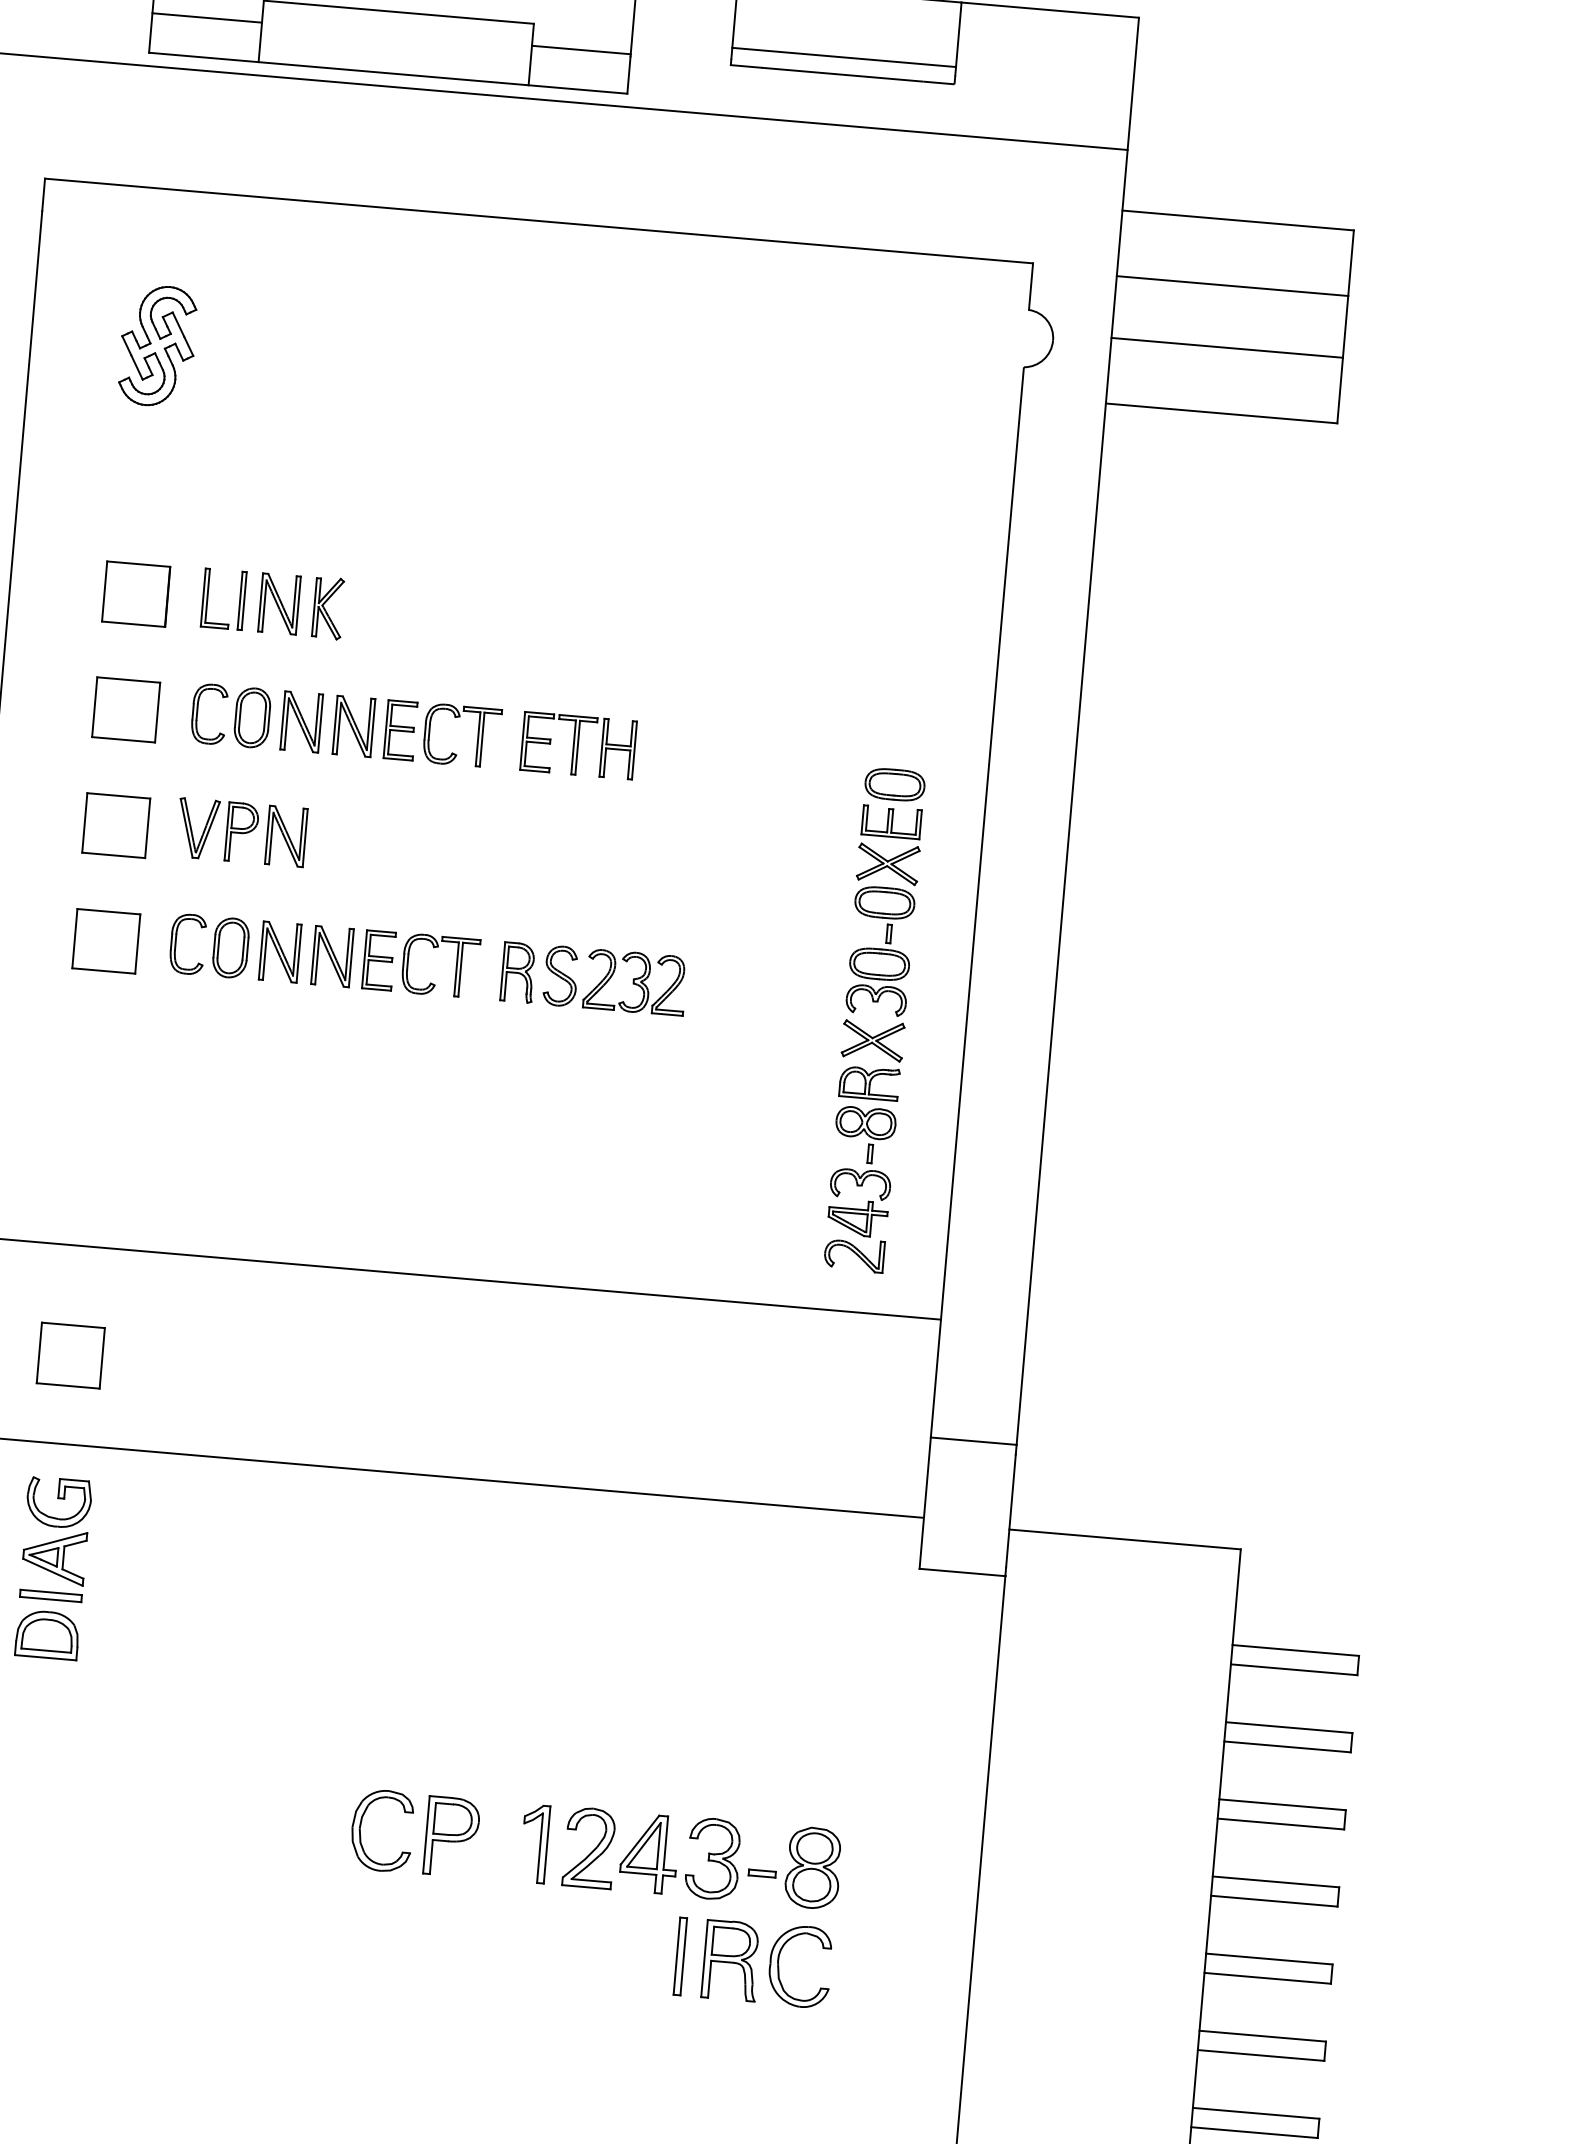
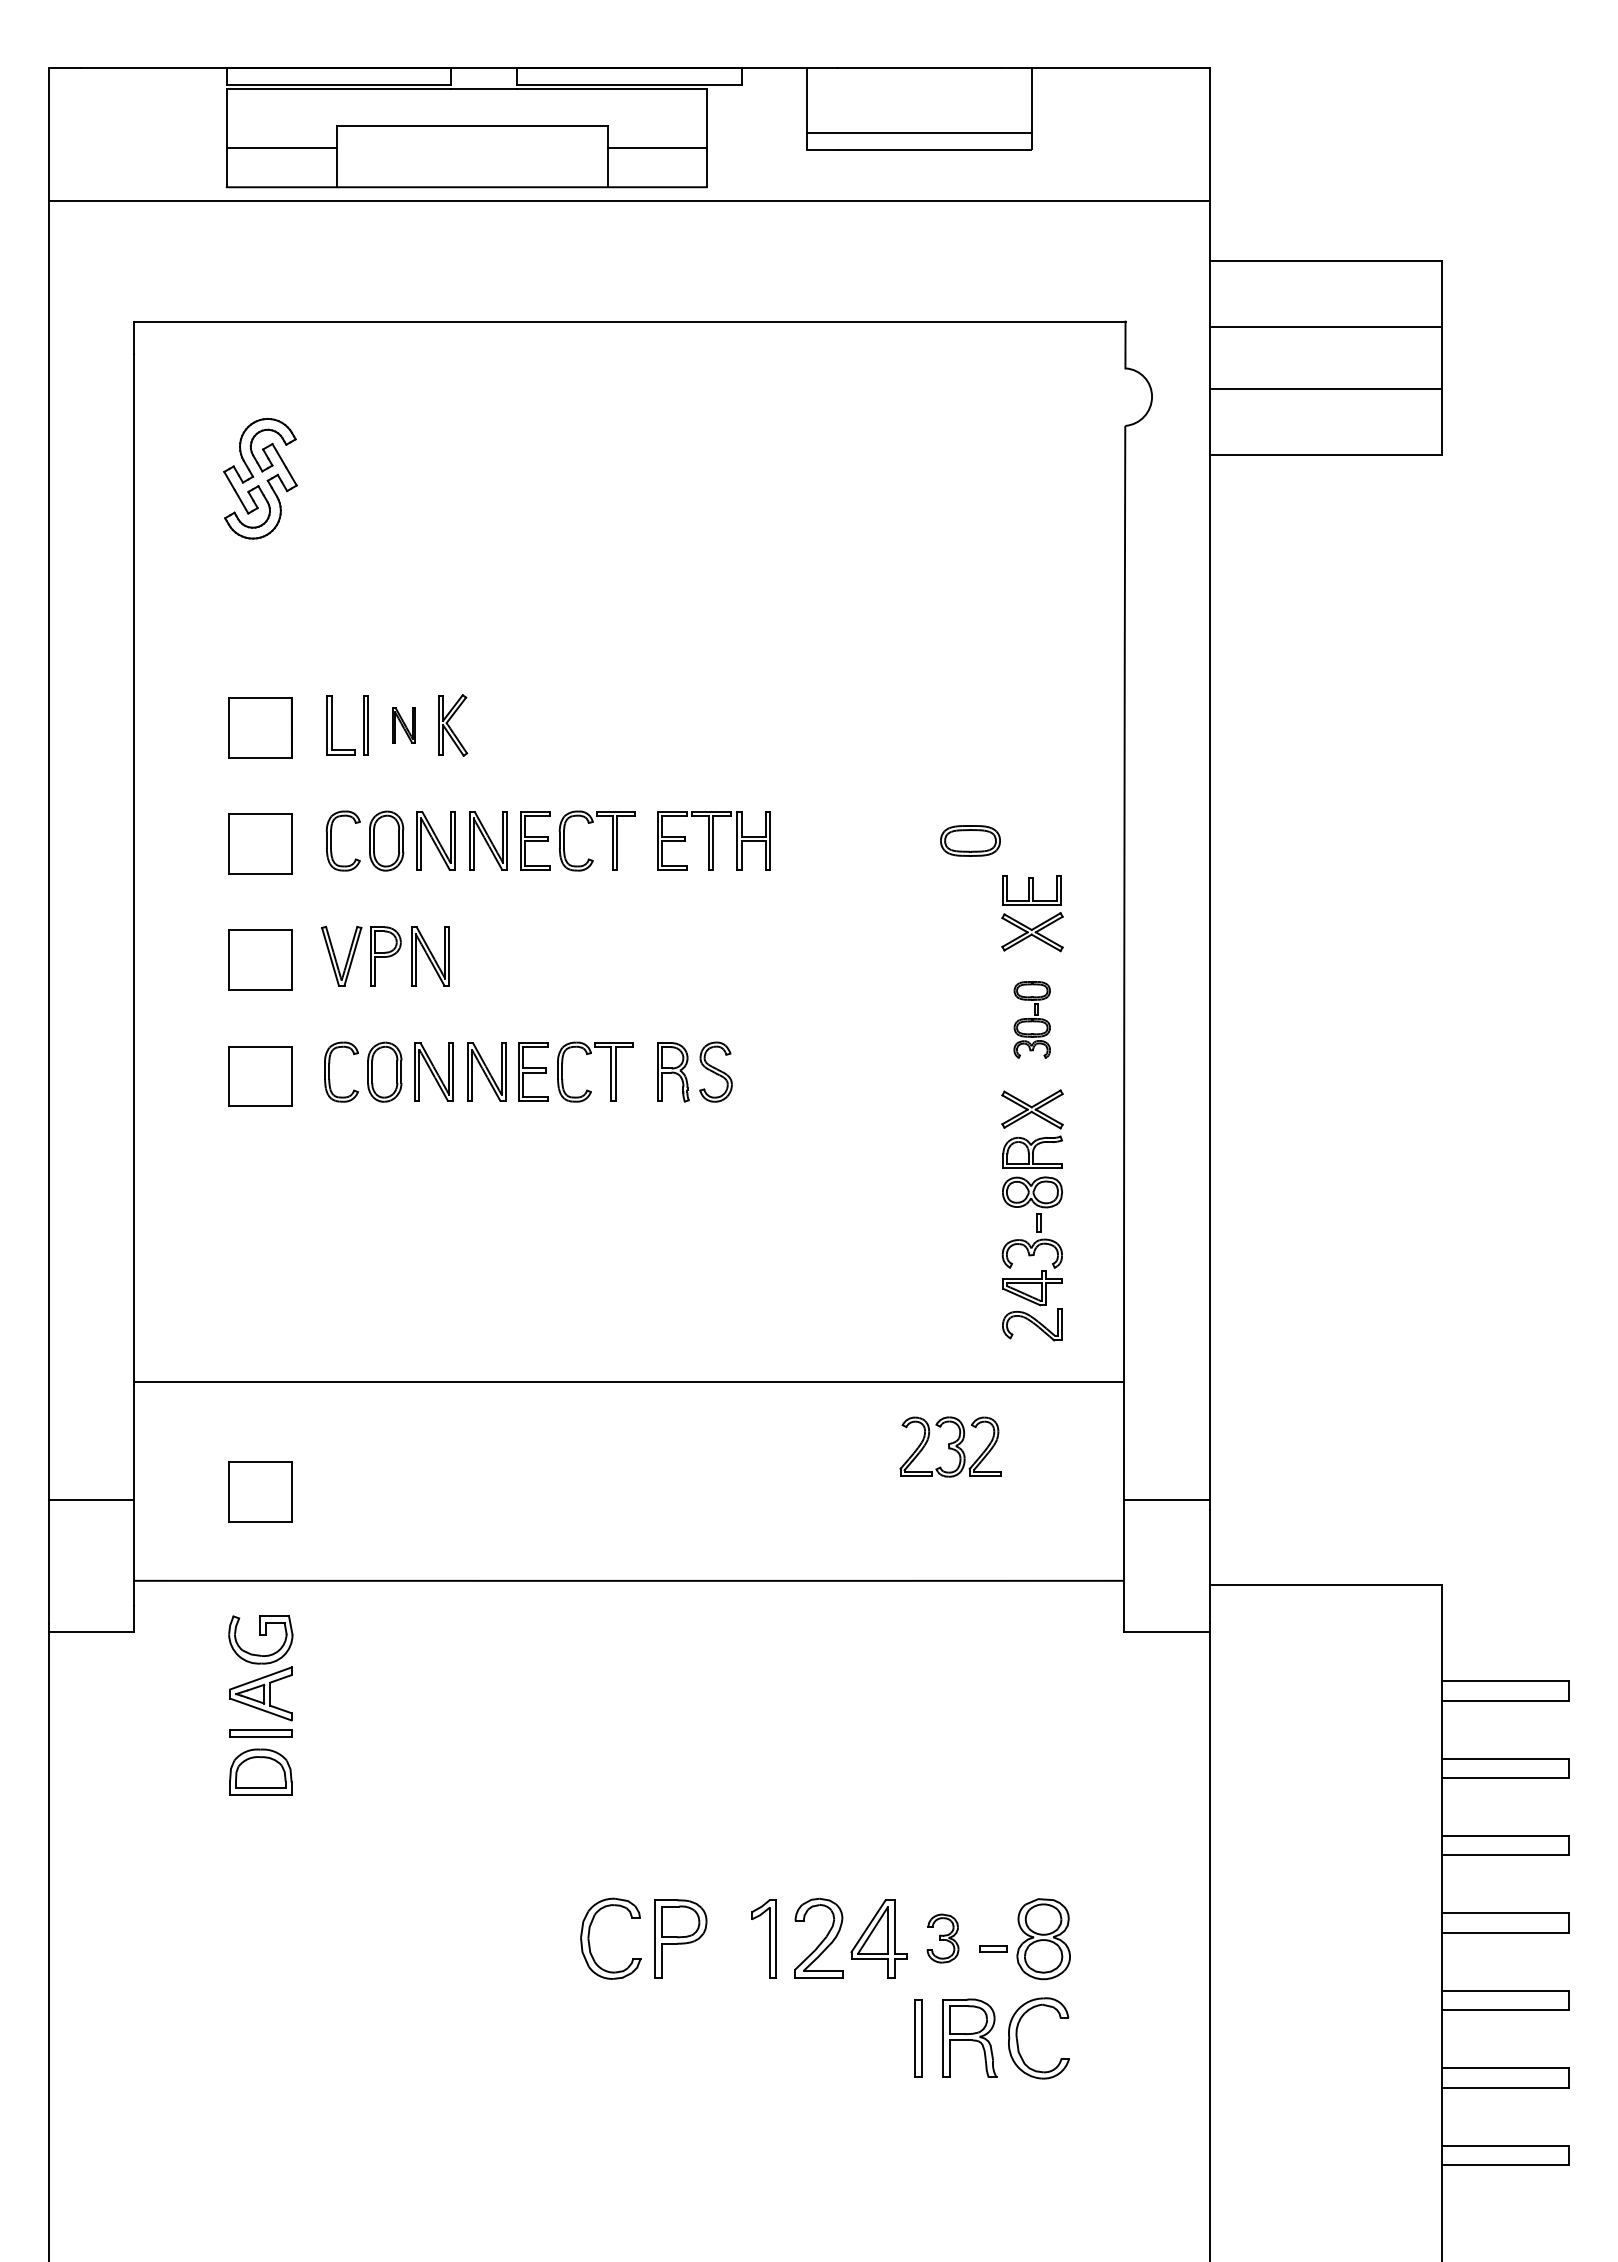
part: (279, 604) -> (403, 725), size x0.6
part: (895, 784) -> (970, 840), moved
part: (879, 950) -> (1031, 1019), size x0.6
part: (635, 981) -> (950, 1446), moved
part: (712, 1858) -> (942, 1938), size x0.6

